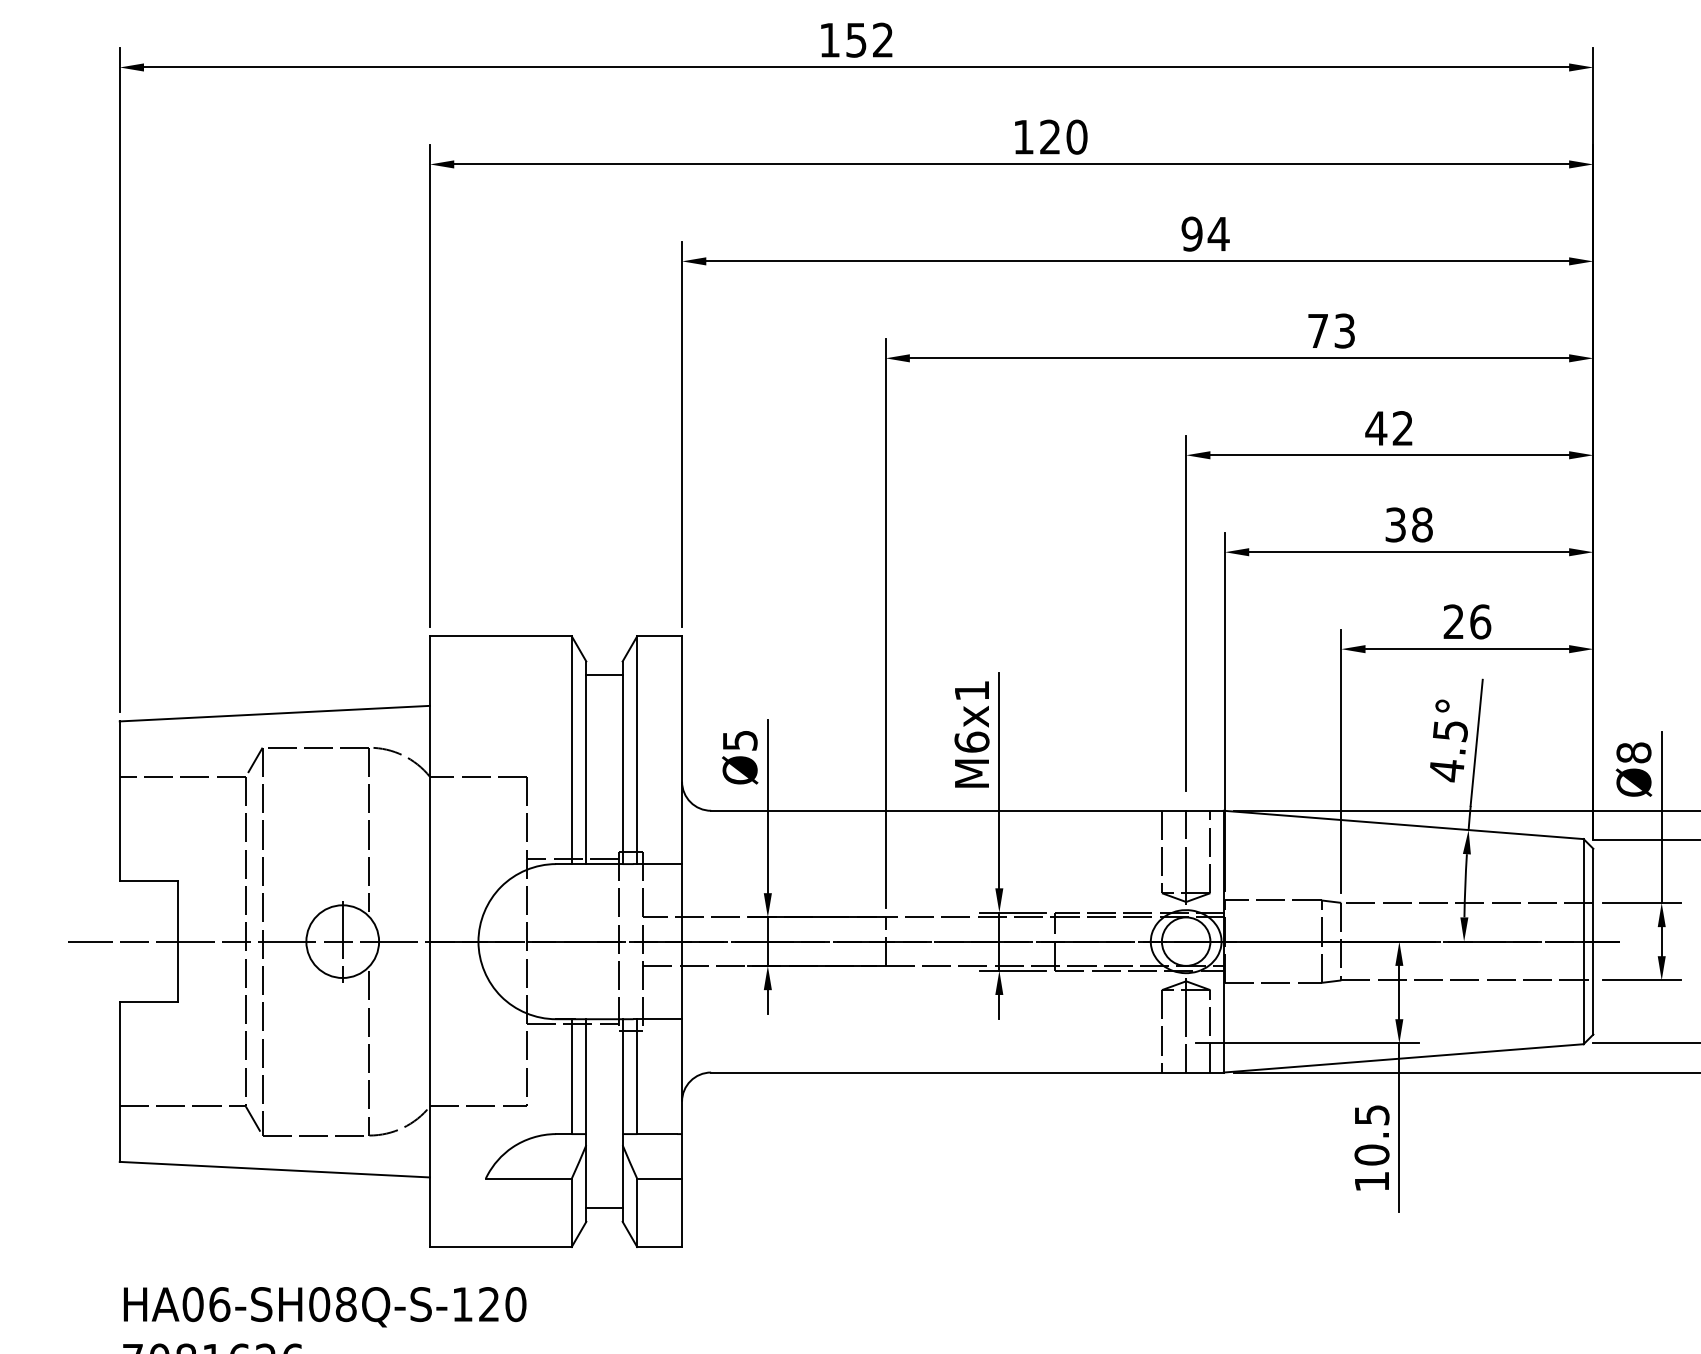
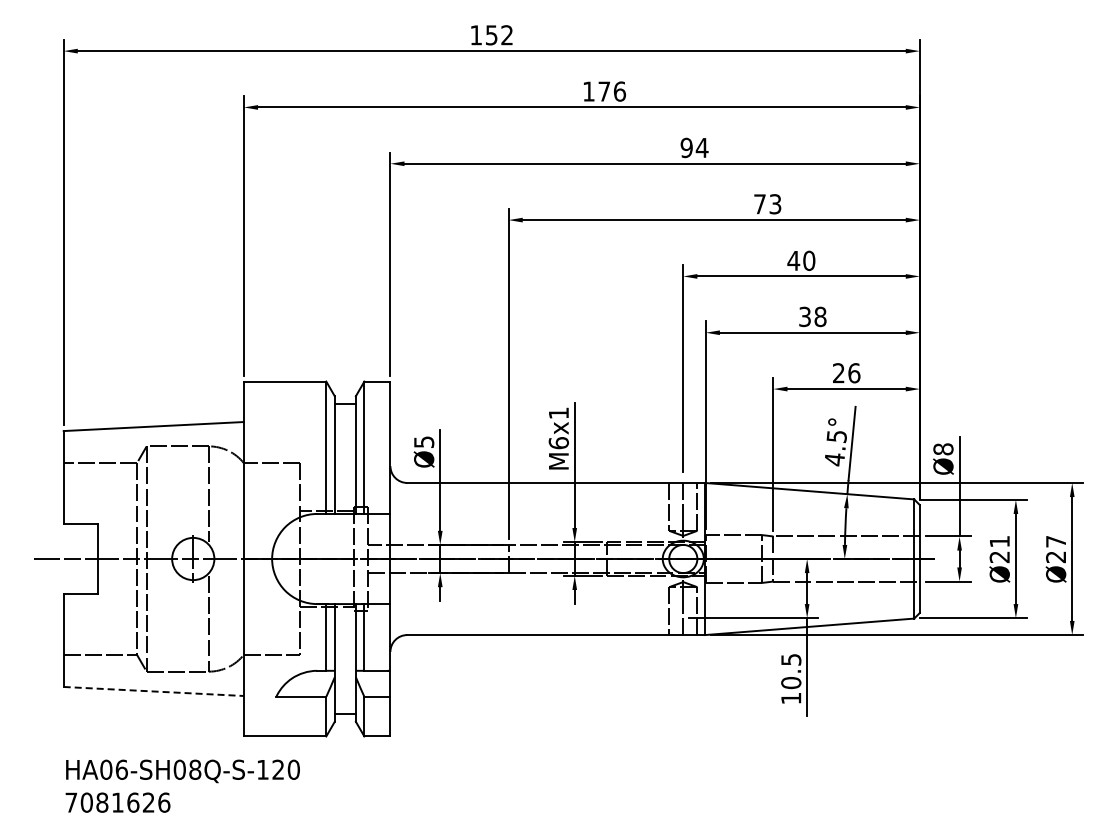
text: (1064, 136) -> (612, 91), 120 -> 176
text: (1403, 427) -> (809, 260), 42 -> 40
line: (276, 1169) -> (154, 691), solid -> dashed

